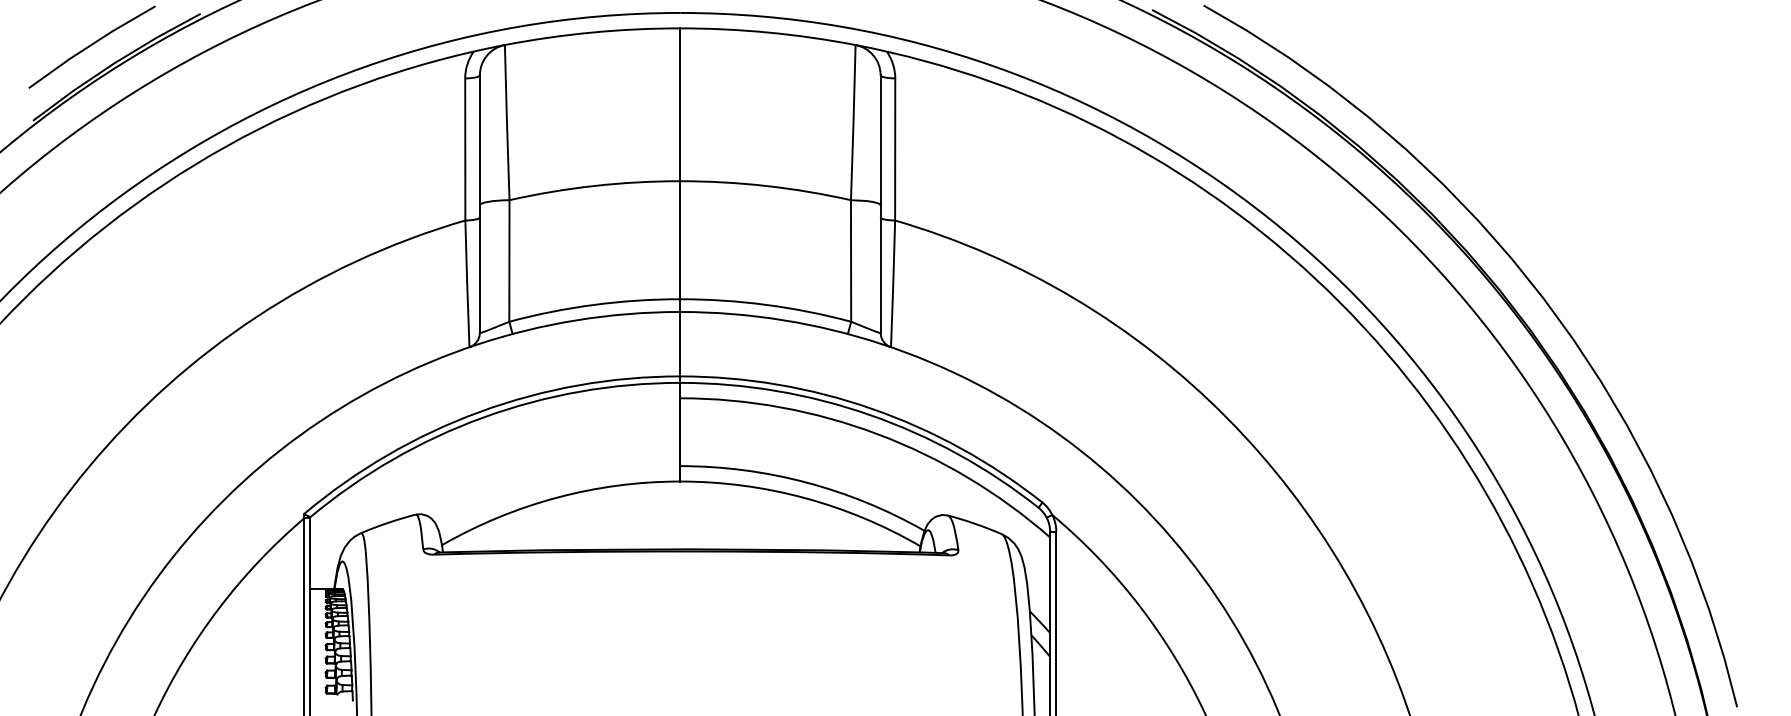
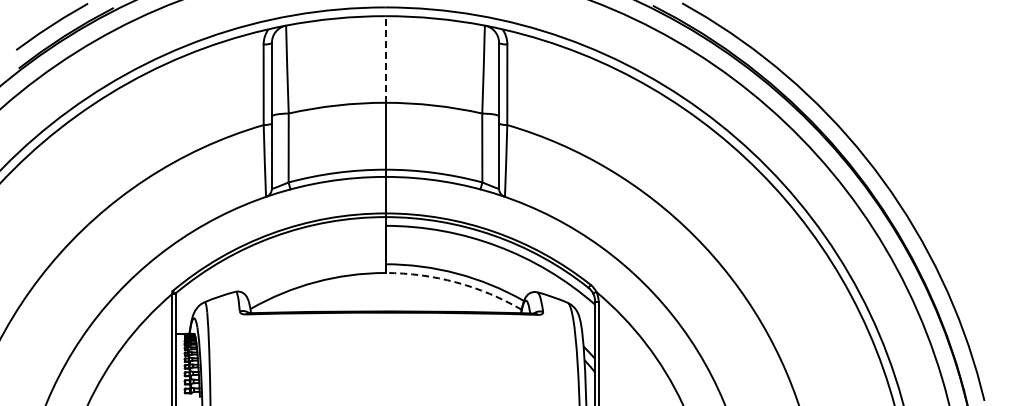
line: (680, 104) -> (385, 59), solid -> dashed
arc: (805, 498) -> (456, 282), solid -> dashed

